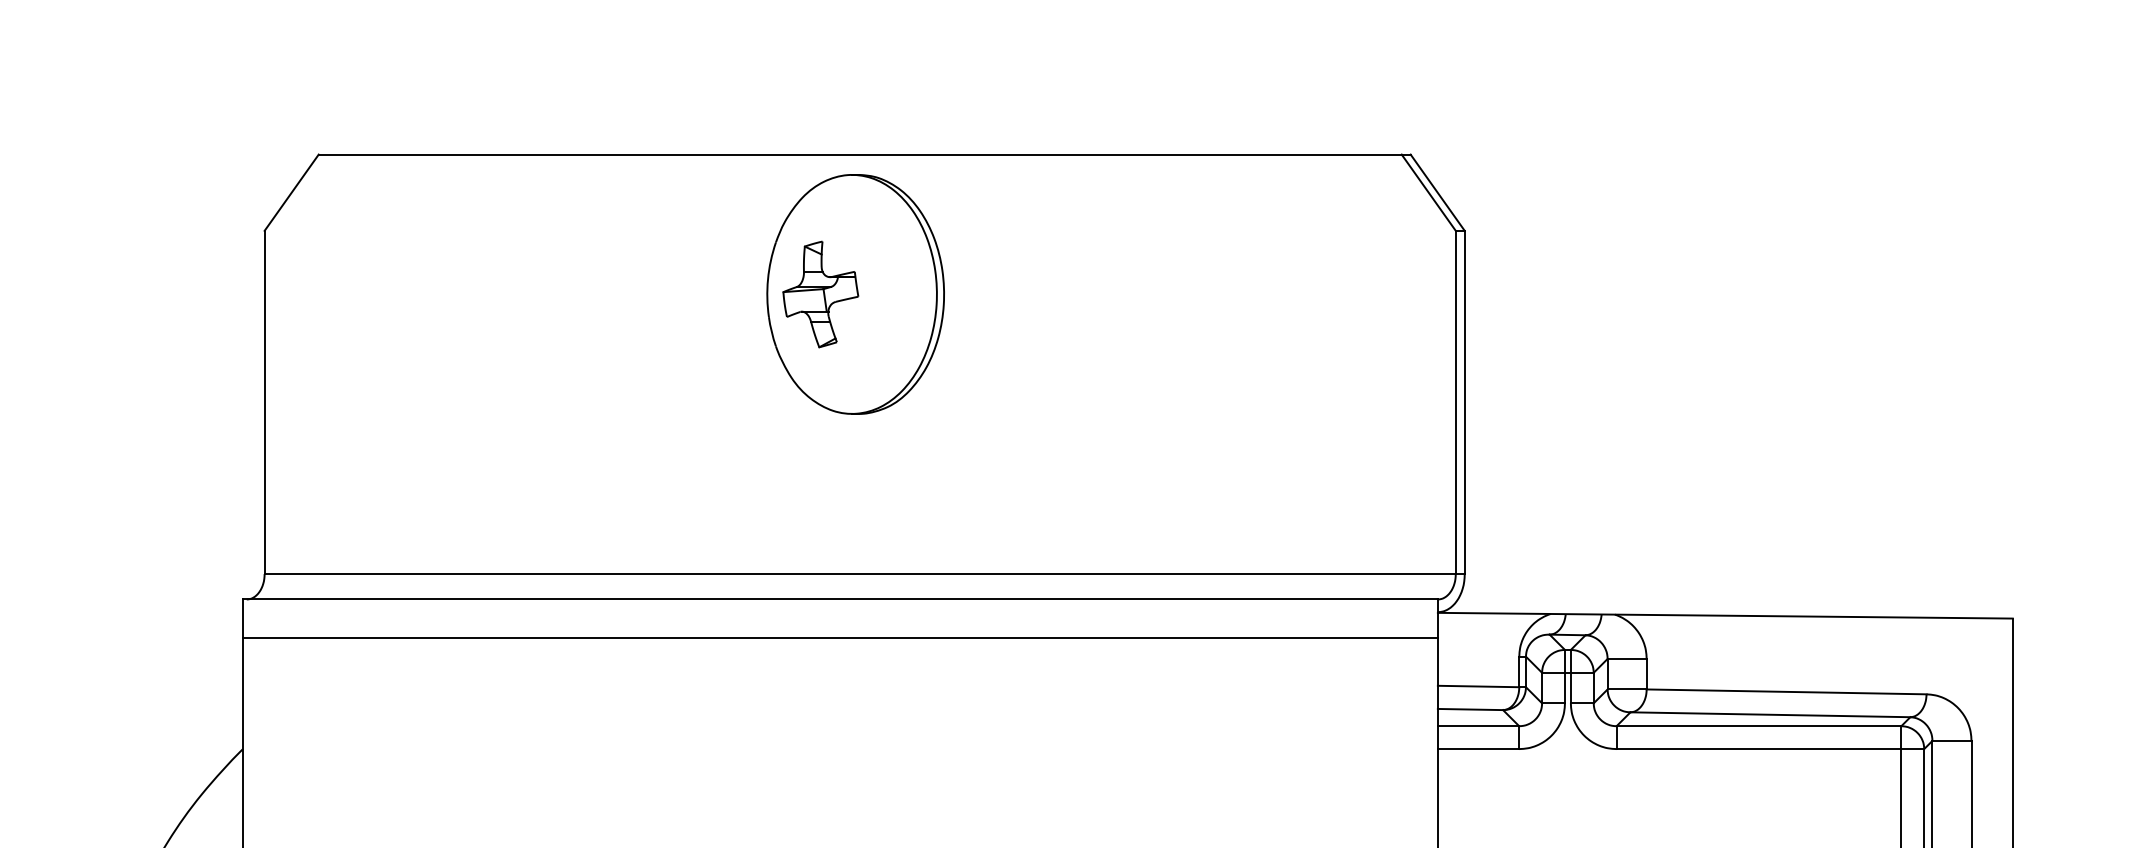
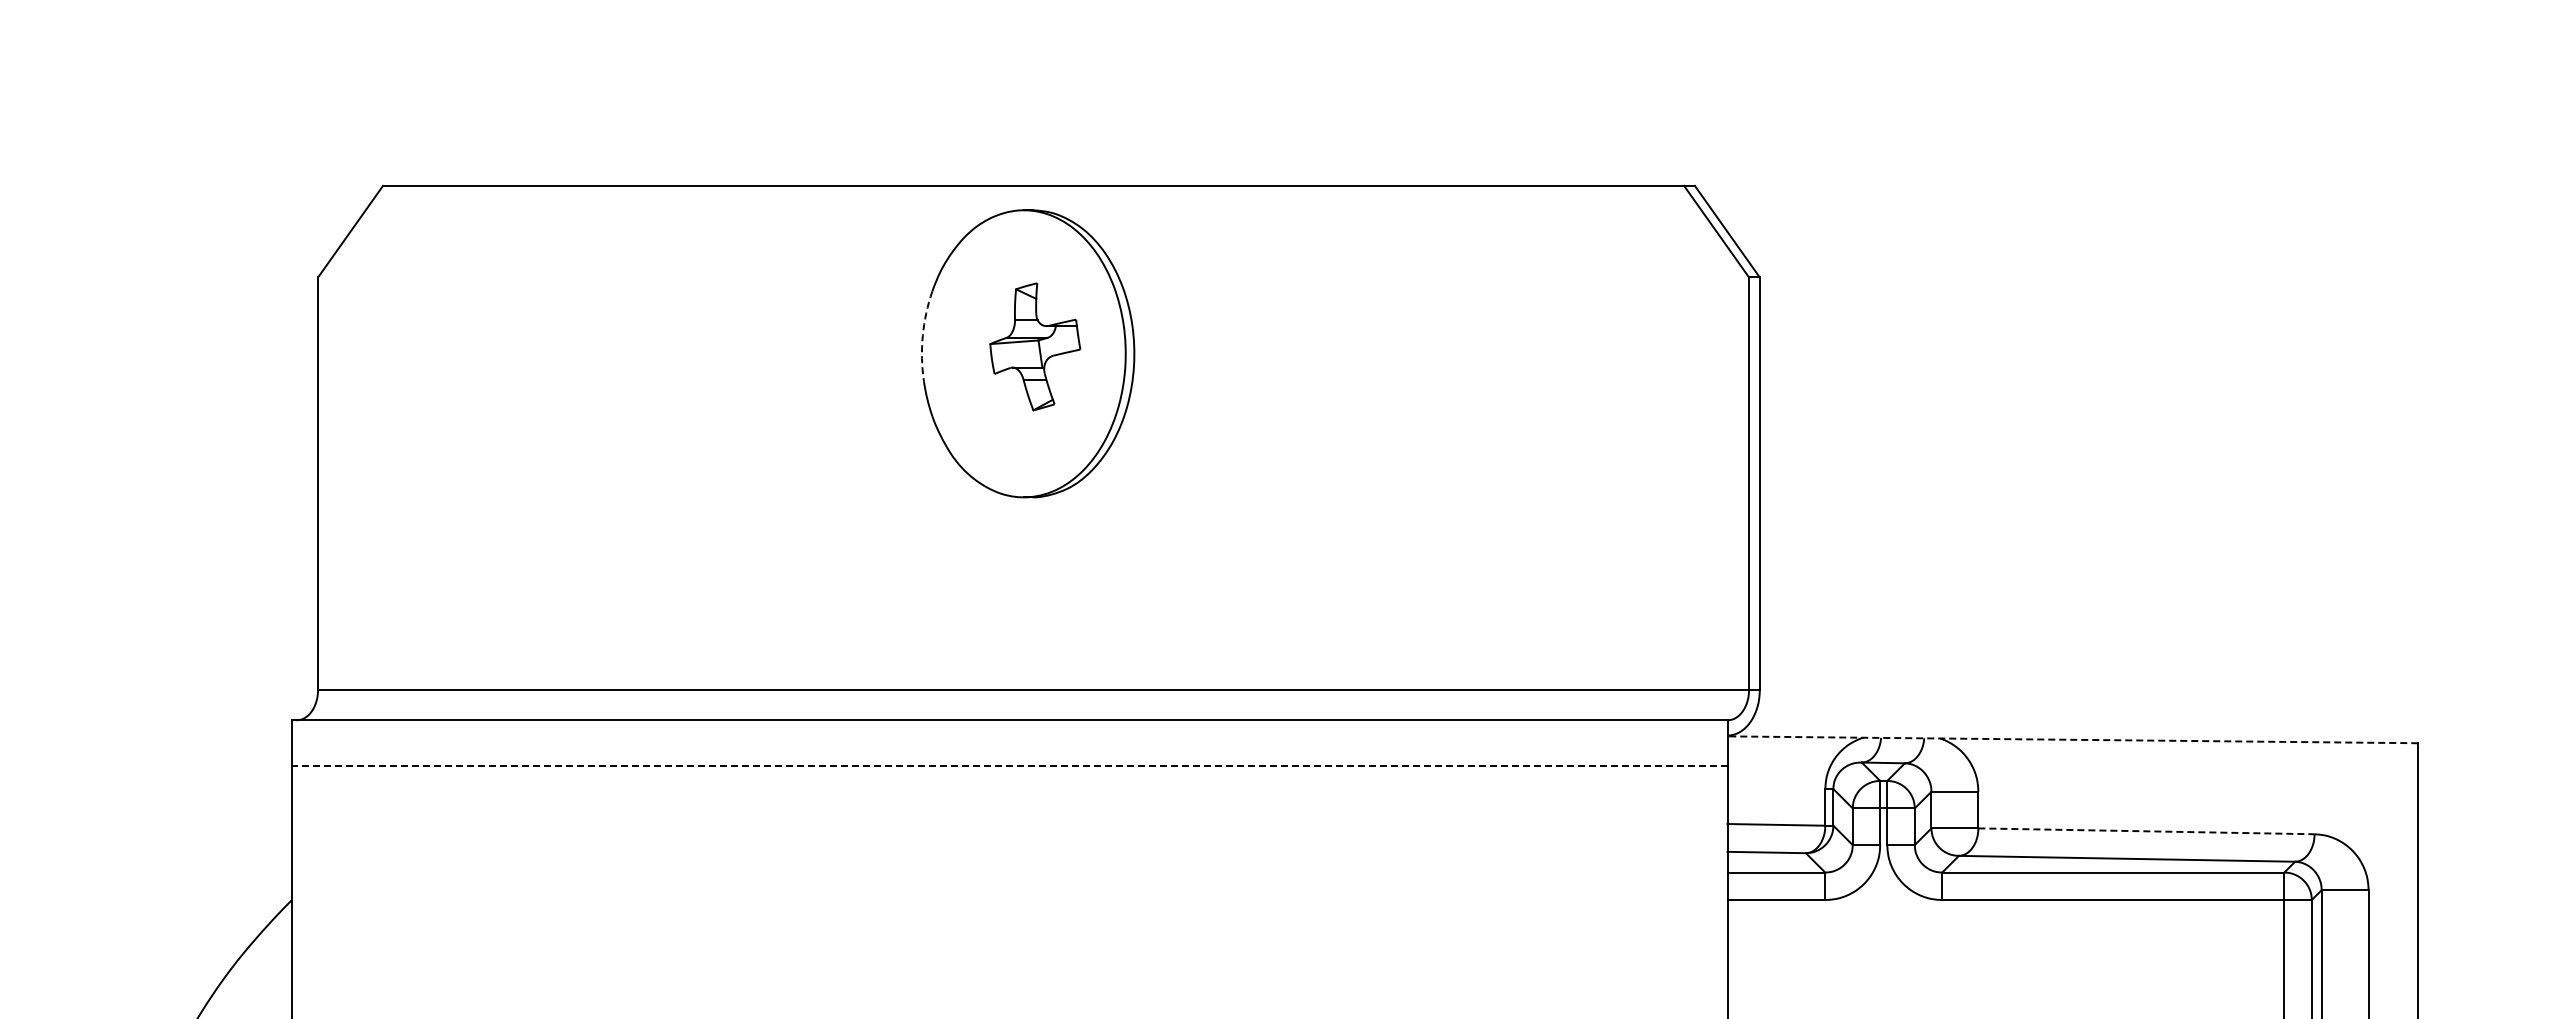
arc: (767, 279) -> (922, 335), solid -> dashed
part: (821, 294) -> (1035, 346), moved
line: (1725, 615) -> (2072, 739), solid -> dashed
line: (840, 637) -> (1009, 766), solid -> dashed
line: (1786, 692) -> (2146, 831), solid -> dashed

